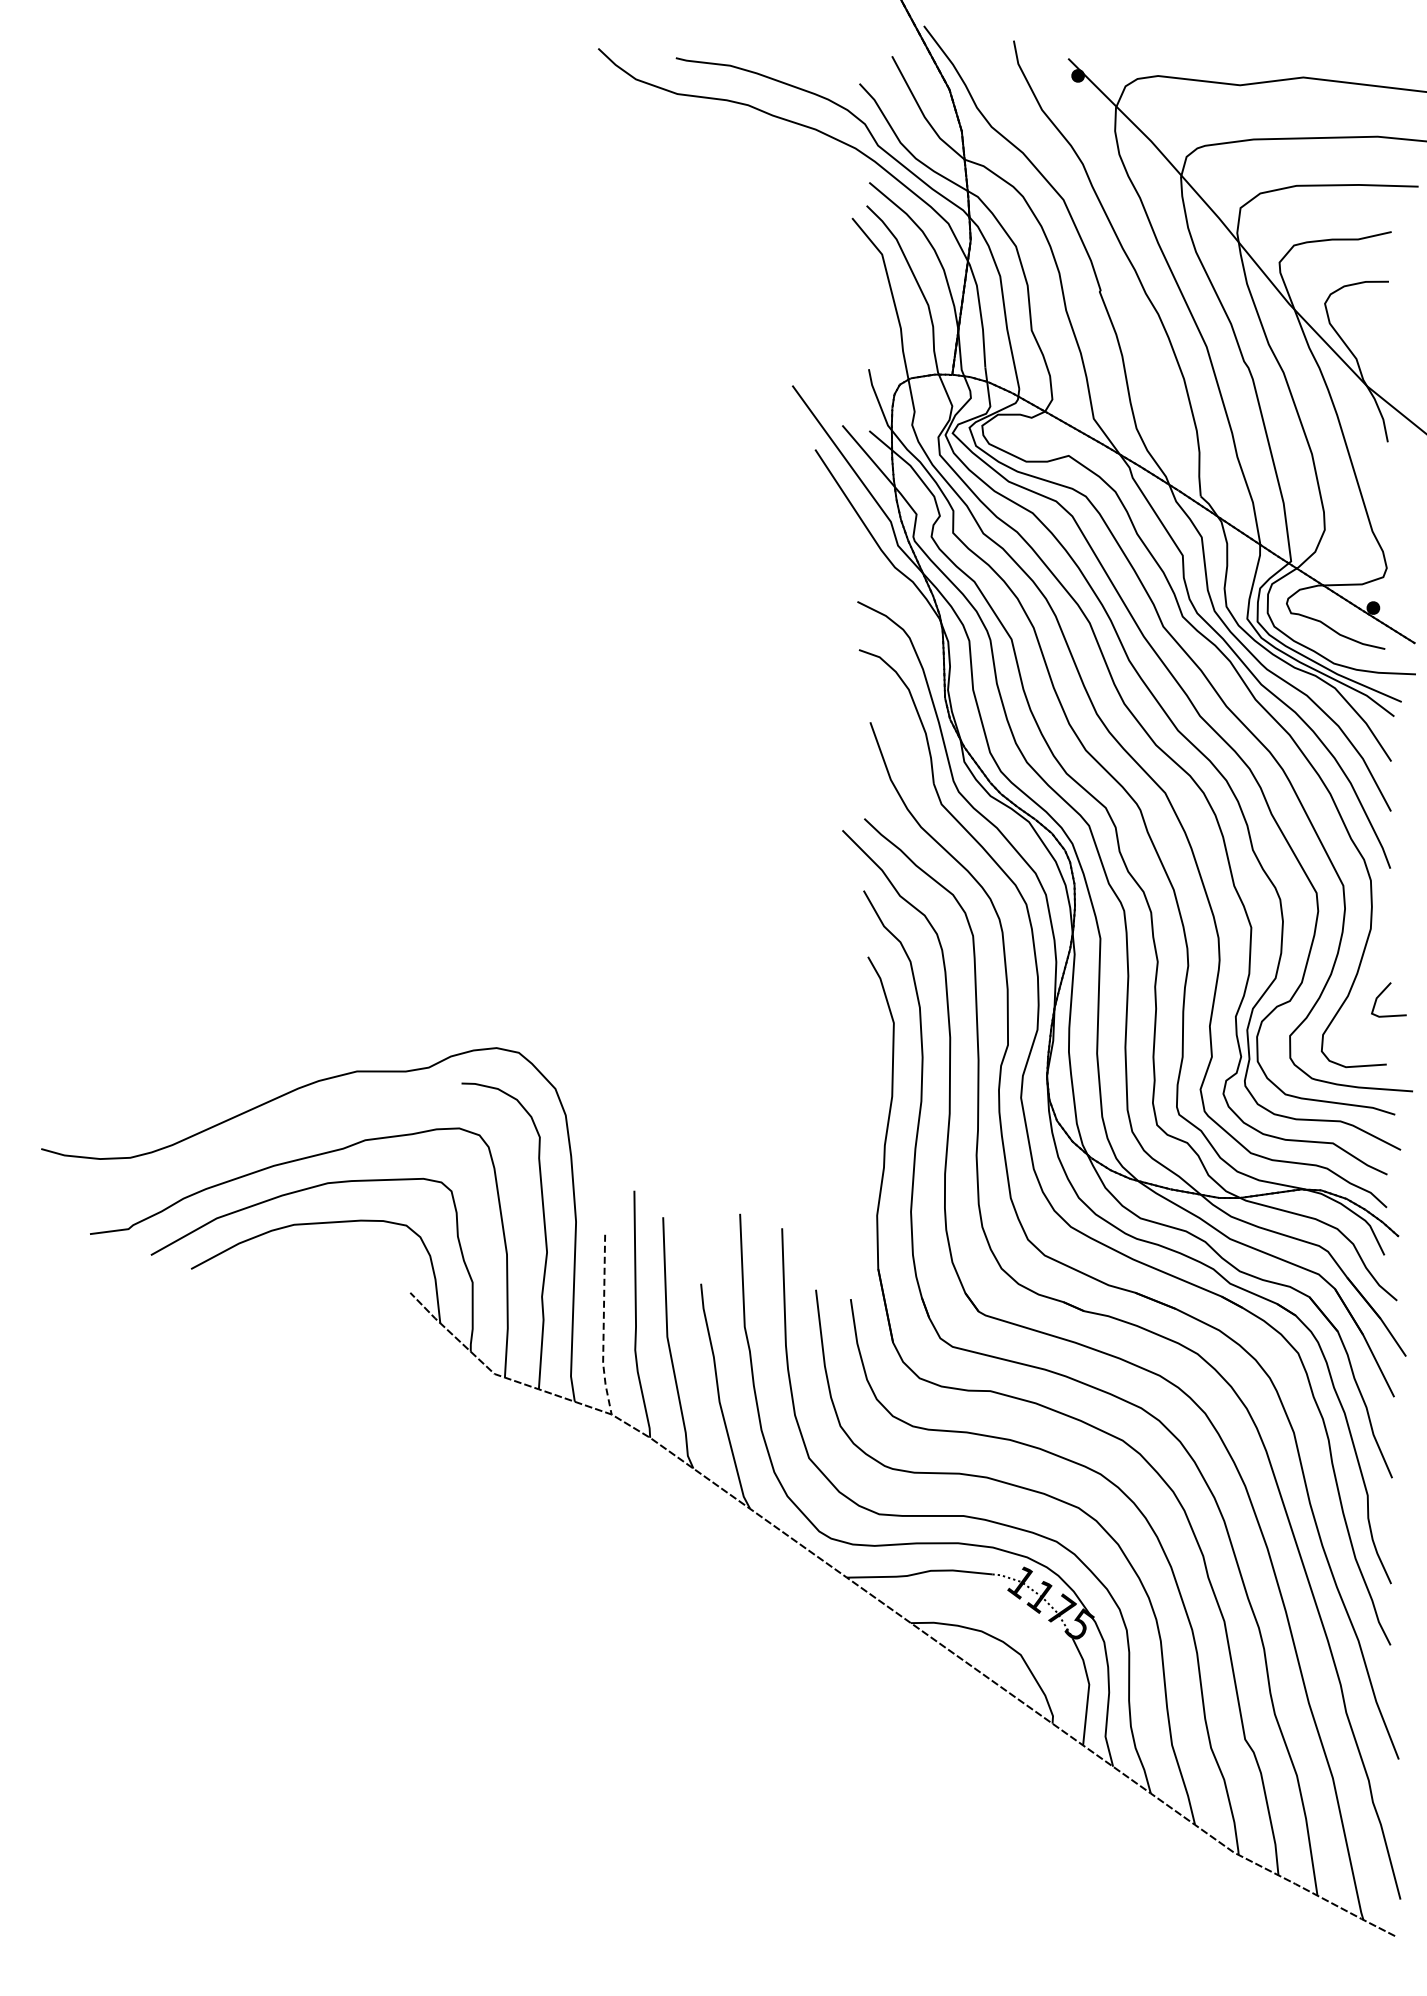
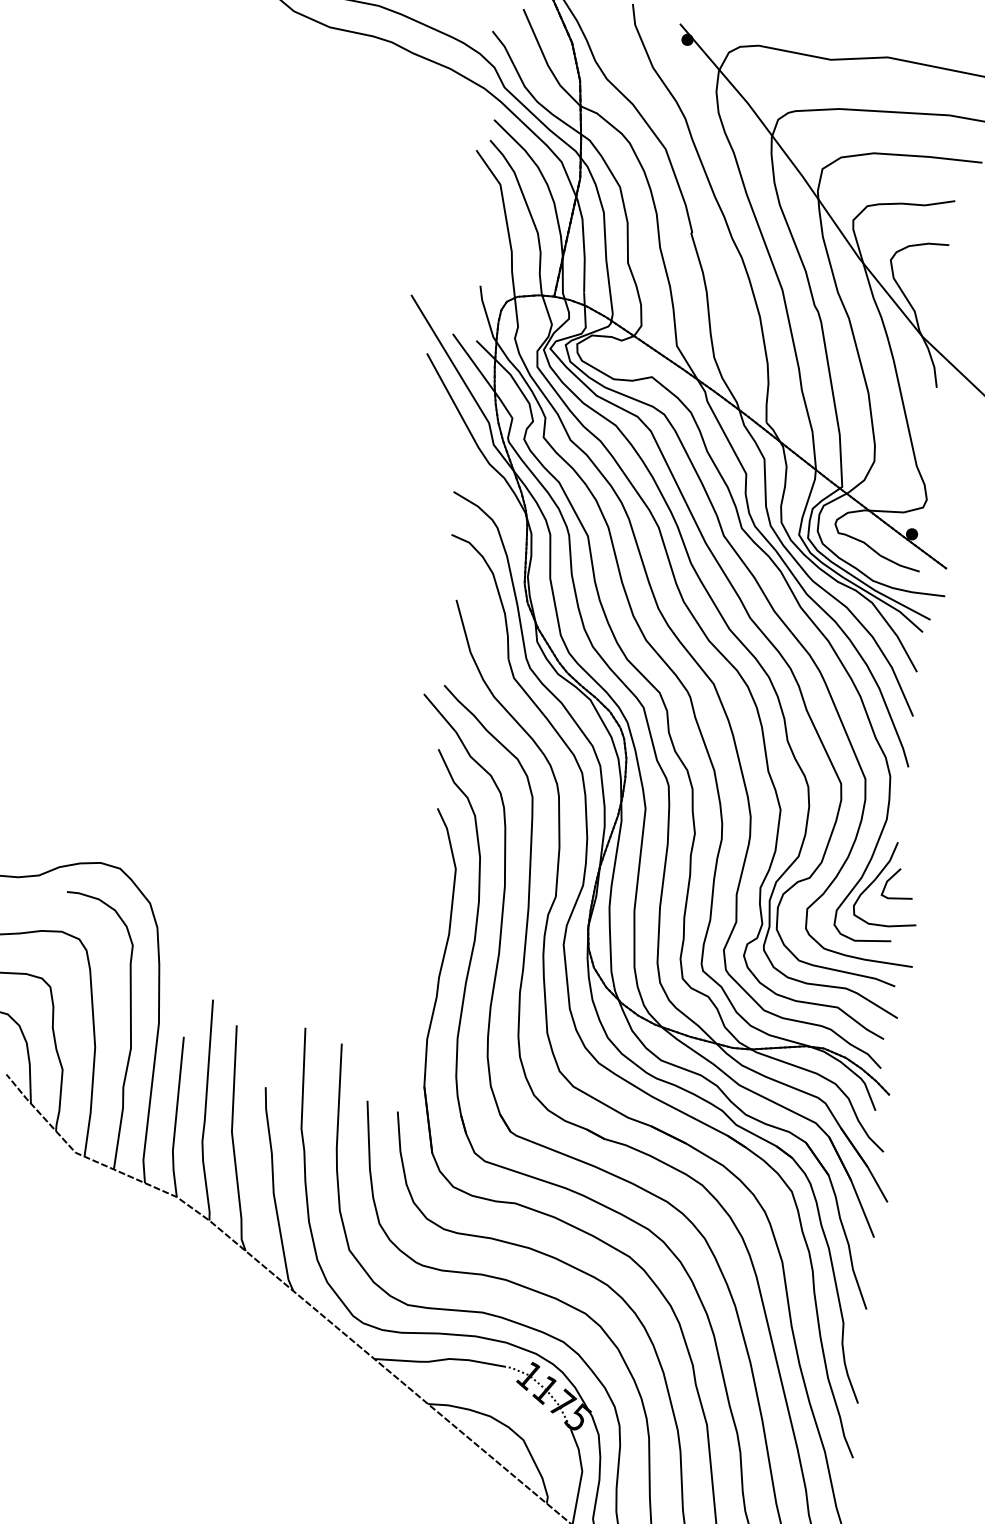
curve: (1366, 994) -> (878, 877), added
line: (603, 1326) -> (175, 1118), dashed -> solid

